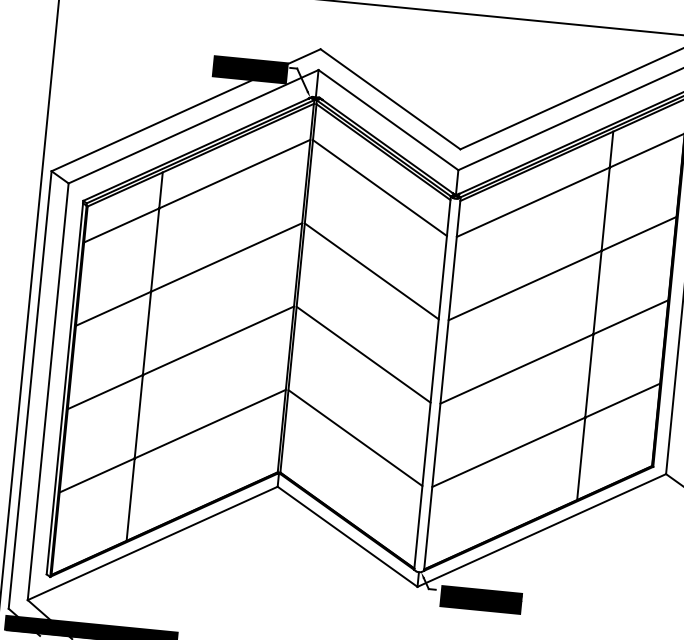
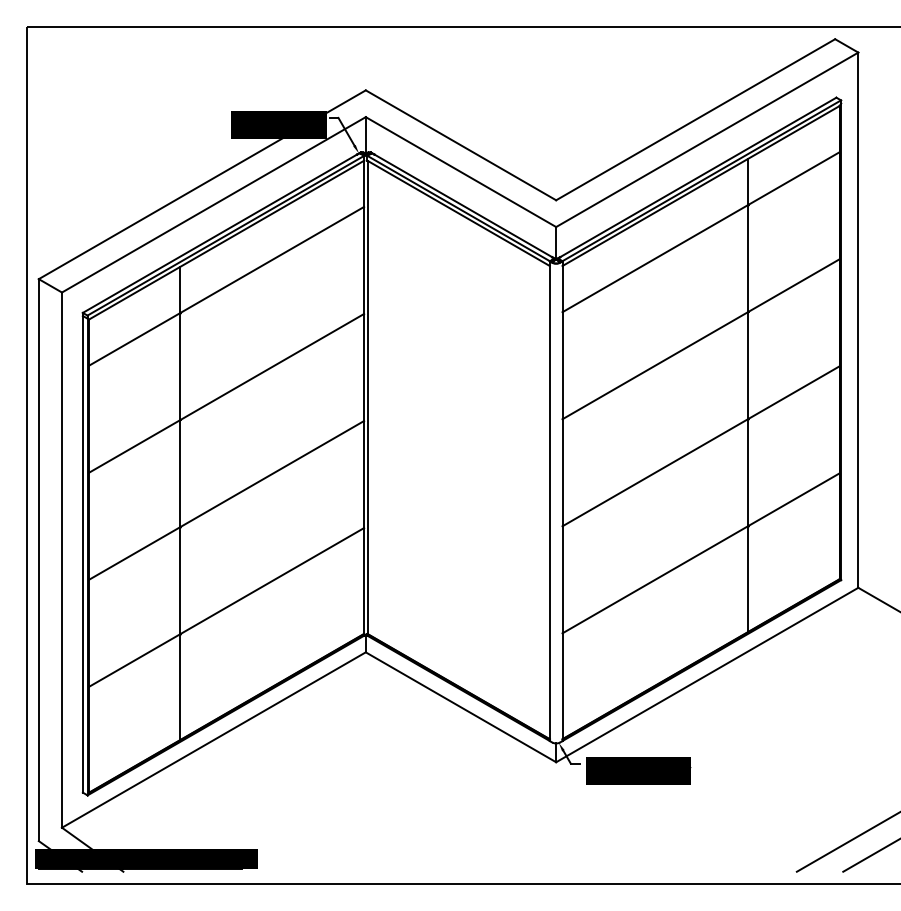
line: (379, 187) -> (458, 259), removed
line: (371, 271) -> (458, 366), removed
line: (363, 354) -> (458, 473), removed
line: (355, 437) -> (458, 580), removed

